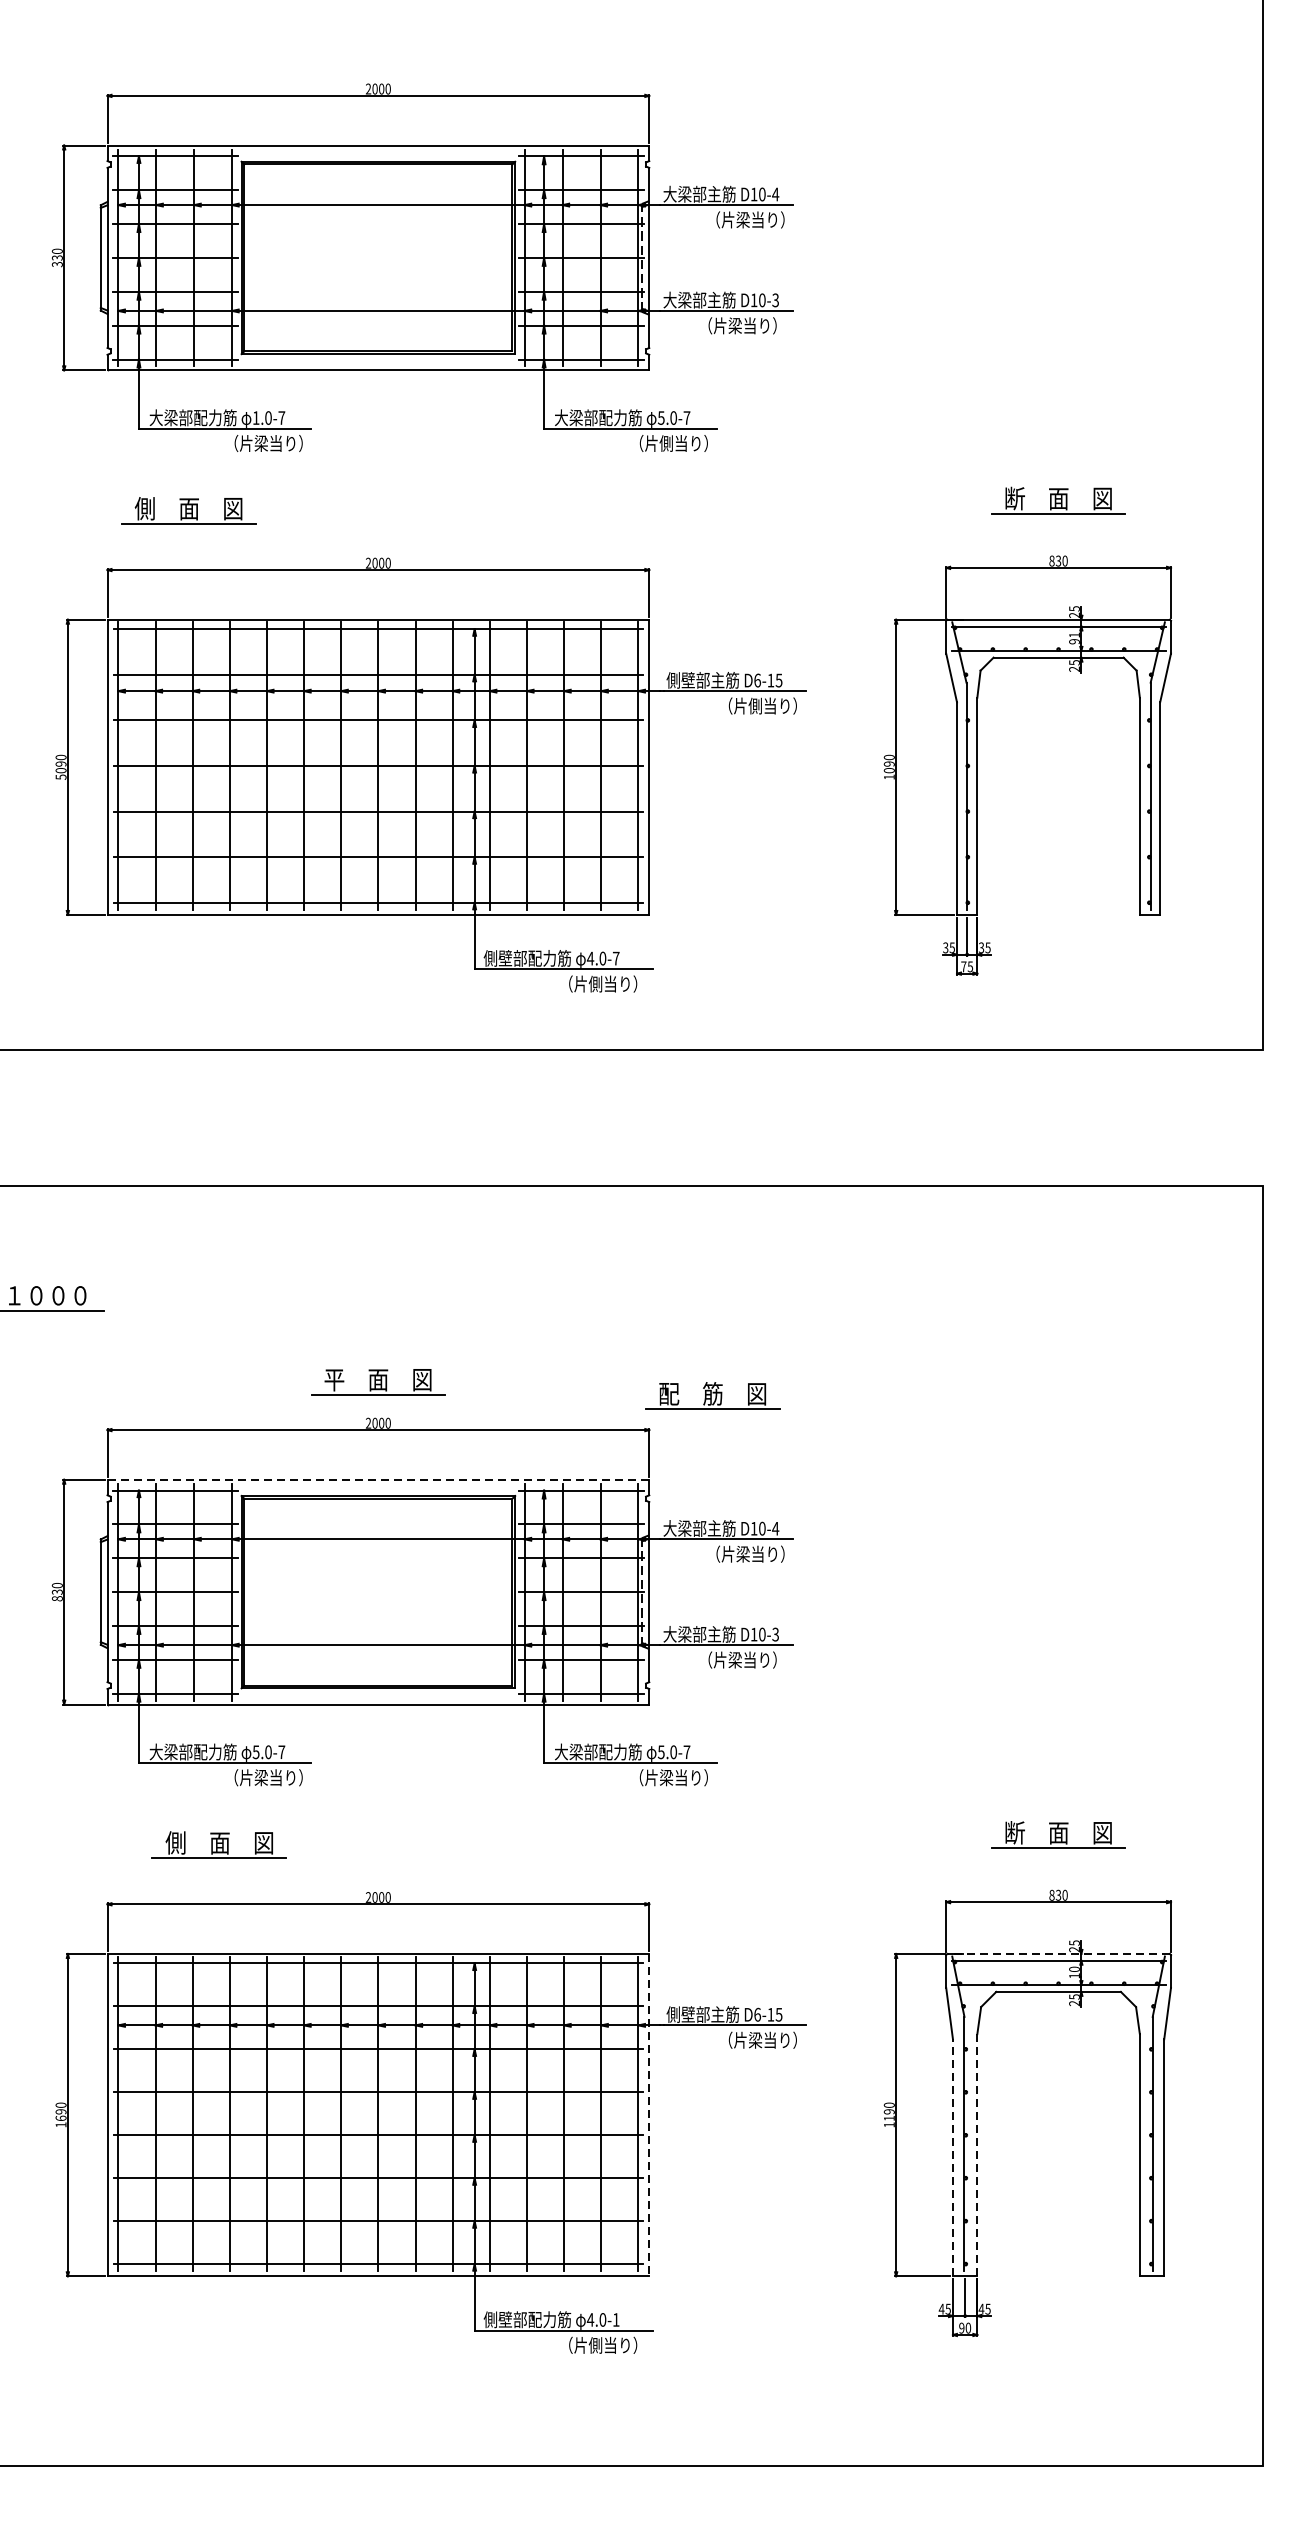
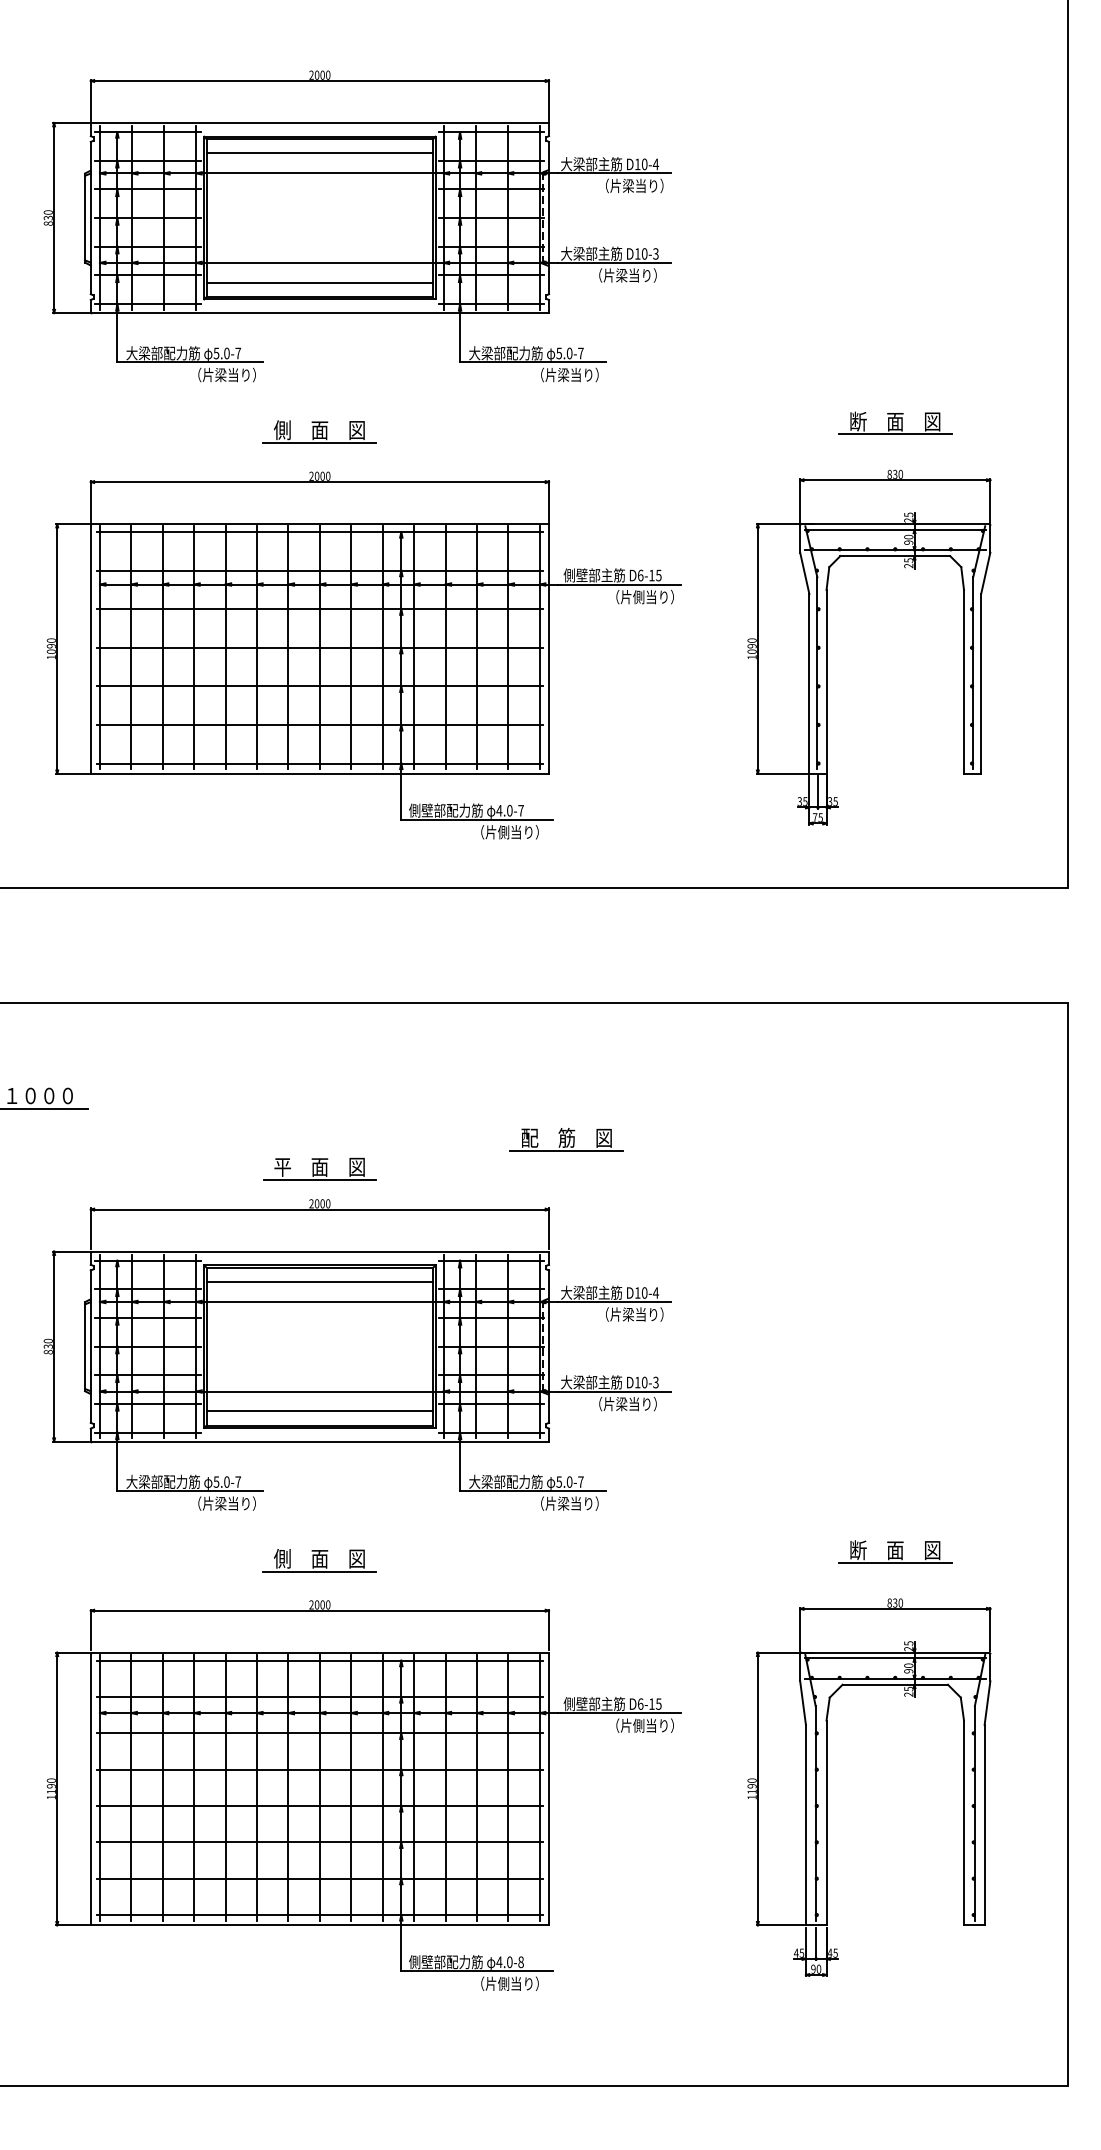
line: (377, 181) -> (319, 153), added
text: (57, 264) -> (48, 223), 330 -> 830
line: (377, 334) -> (319, 282), added
text: (256, 418) -> (216, 353), 1.0-7 -> 5.0-7
text: (666, 444) -> (563, 375), （片側当り） -> （片梁当り）
part: (188, 510) -> (319, 431), moved
text: (1074, 634) -> (908, 536), 91 -> 90
text: (61, 777) -> (51, 657), 5090 -> 1090
part: (712, 1395) -> (566, 1139), moved
line: (377, 1479) -> (319, 1251), dashed -> solid
line: (377, 1516) -> (319, 1282), added
line: (377, 1668) -> (319, 1411), added
part: (219, 1844) -> (319, 1560), moved
line: (1057, 1953) -> (894, 1652), dashed -> solid
text: (1074, 1976) -> (908, 1671), 10 -> 90
text: (755, 2040) -> (638, 1725), （片梁当り） -> （片側当り）
line: (649, 2115) -> (549, 1789), dashed -> solid
text: (59, 2118) -> (50, 1791), 1690 -> 1190
line: (977, 2154) -> (826, 1822), dashed -> solid
line: (952, 2157) -> (805, 1824), dashed -> solid
text: (615, 2320) -> (520, 1962), 4.0-1 -> 4.0-8

